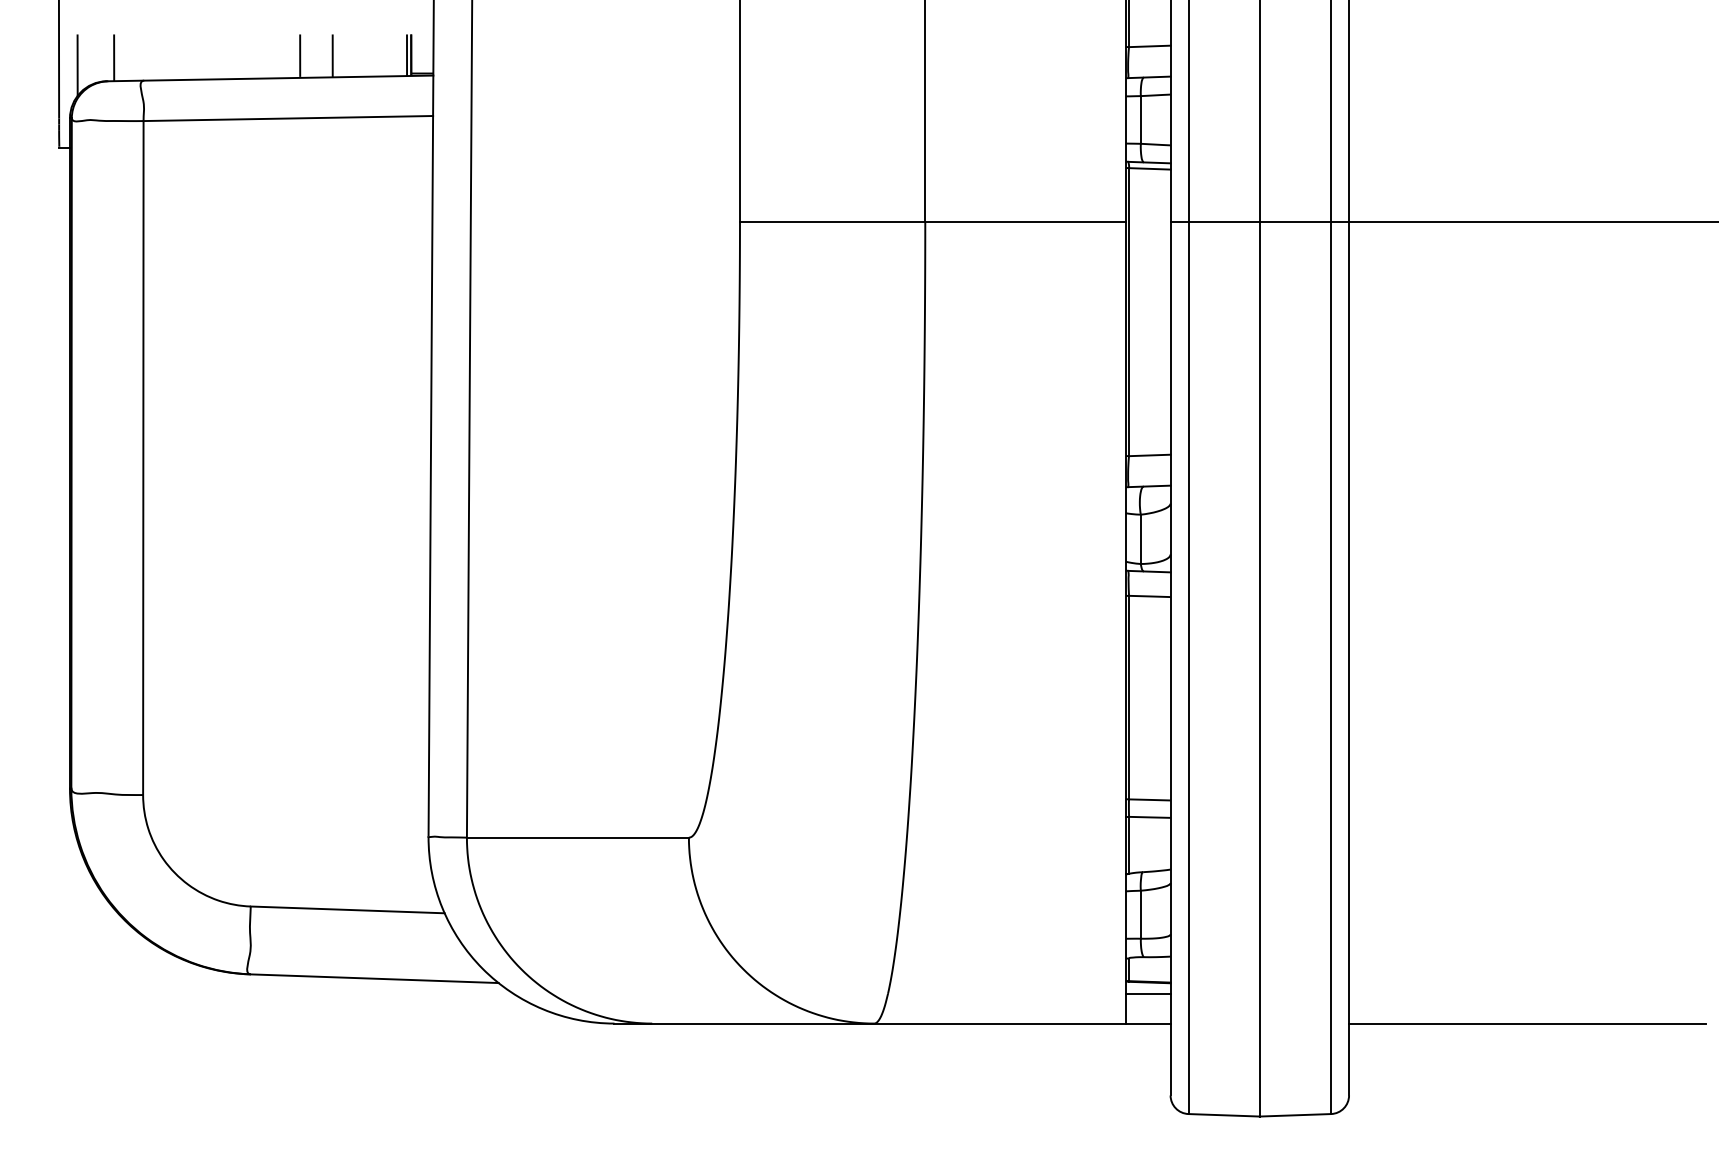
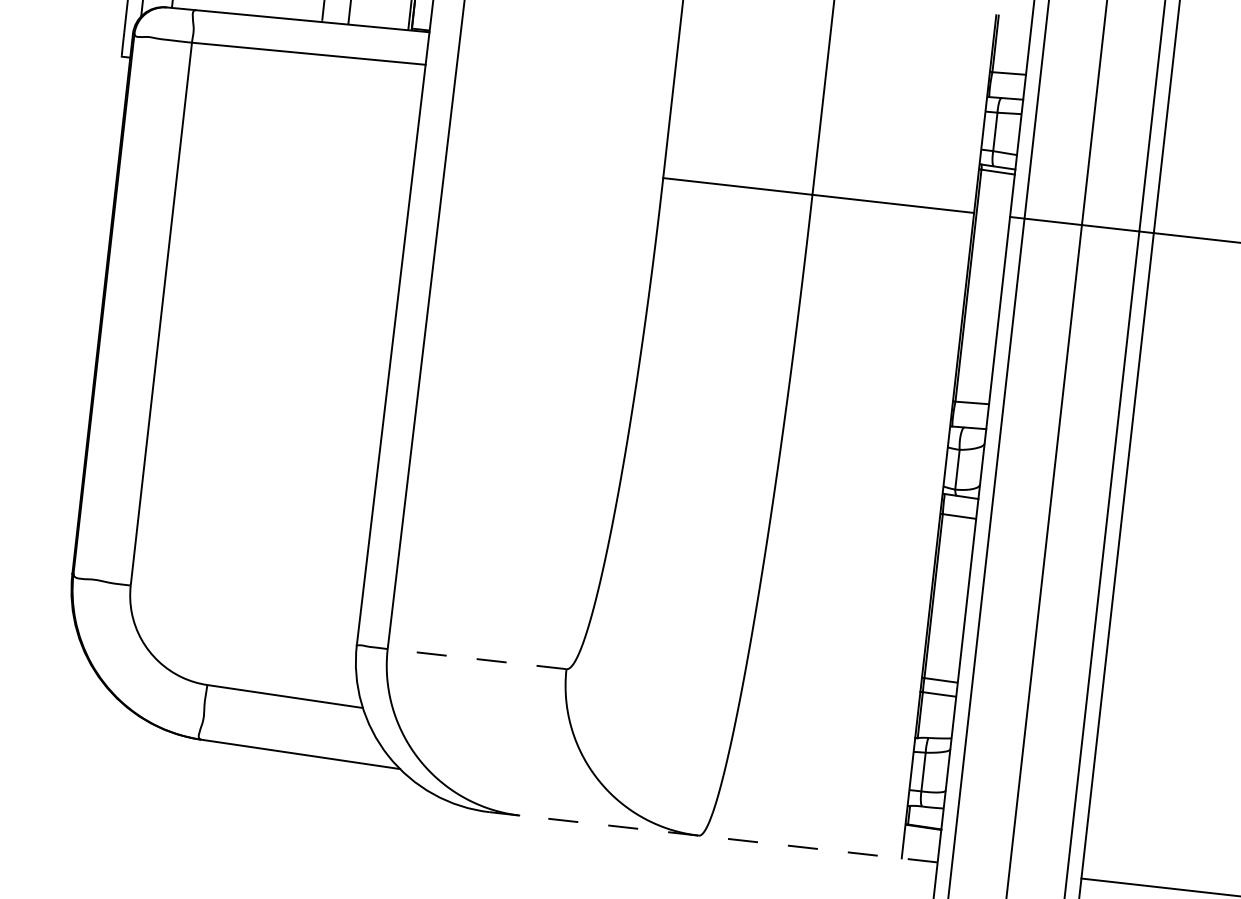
line: (577, 837) -> (476, 658), solid -> dashed
line: (1147, 993) -> (921, 836), removed
line: (892, 1023) -> (713, 837), solid -> dashed

